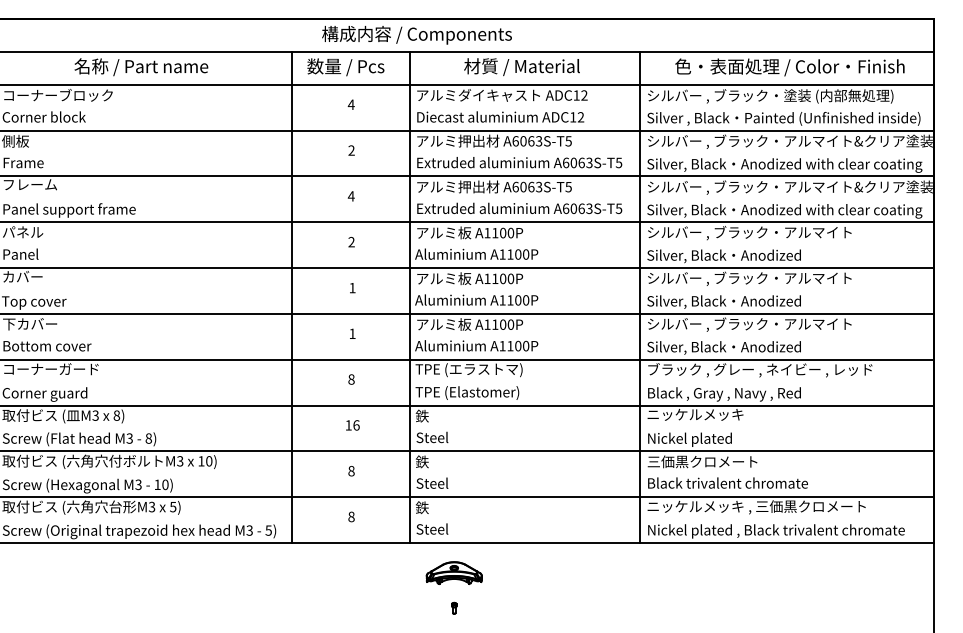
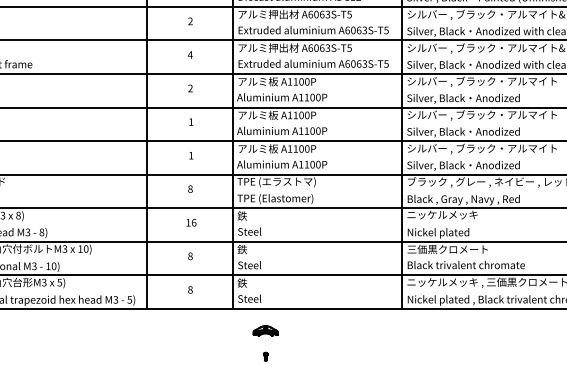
part: (453, 572) -> (265, 330), size x0.6

